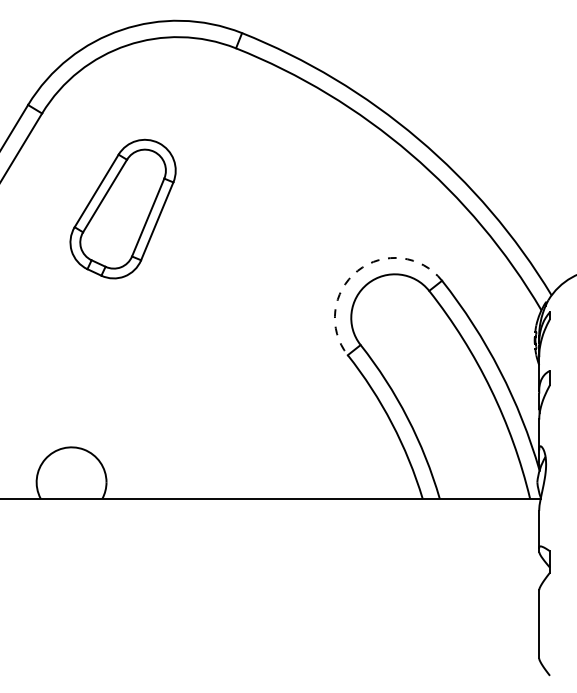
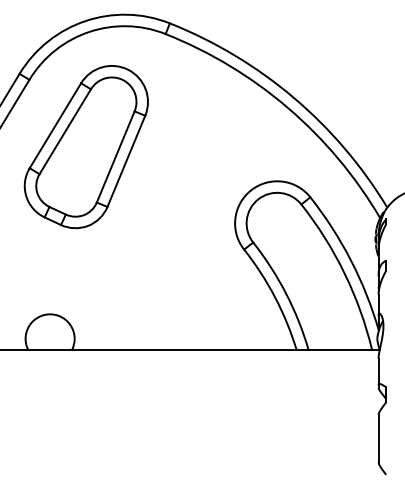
part: (122, 208) -> (85, 146), size x1.67
arc: (357, 270) -> (250, 190), dashed -> solid

